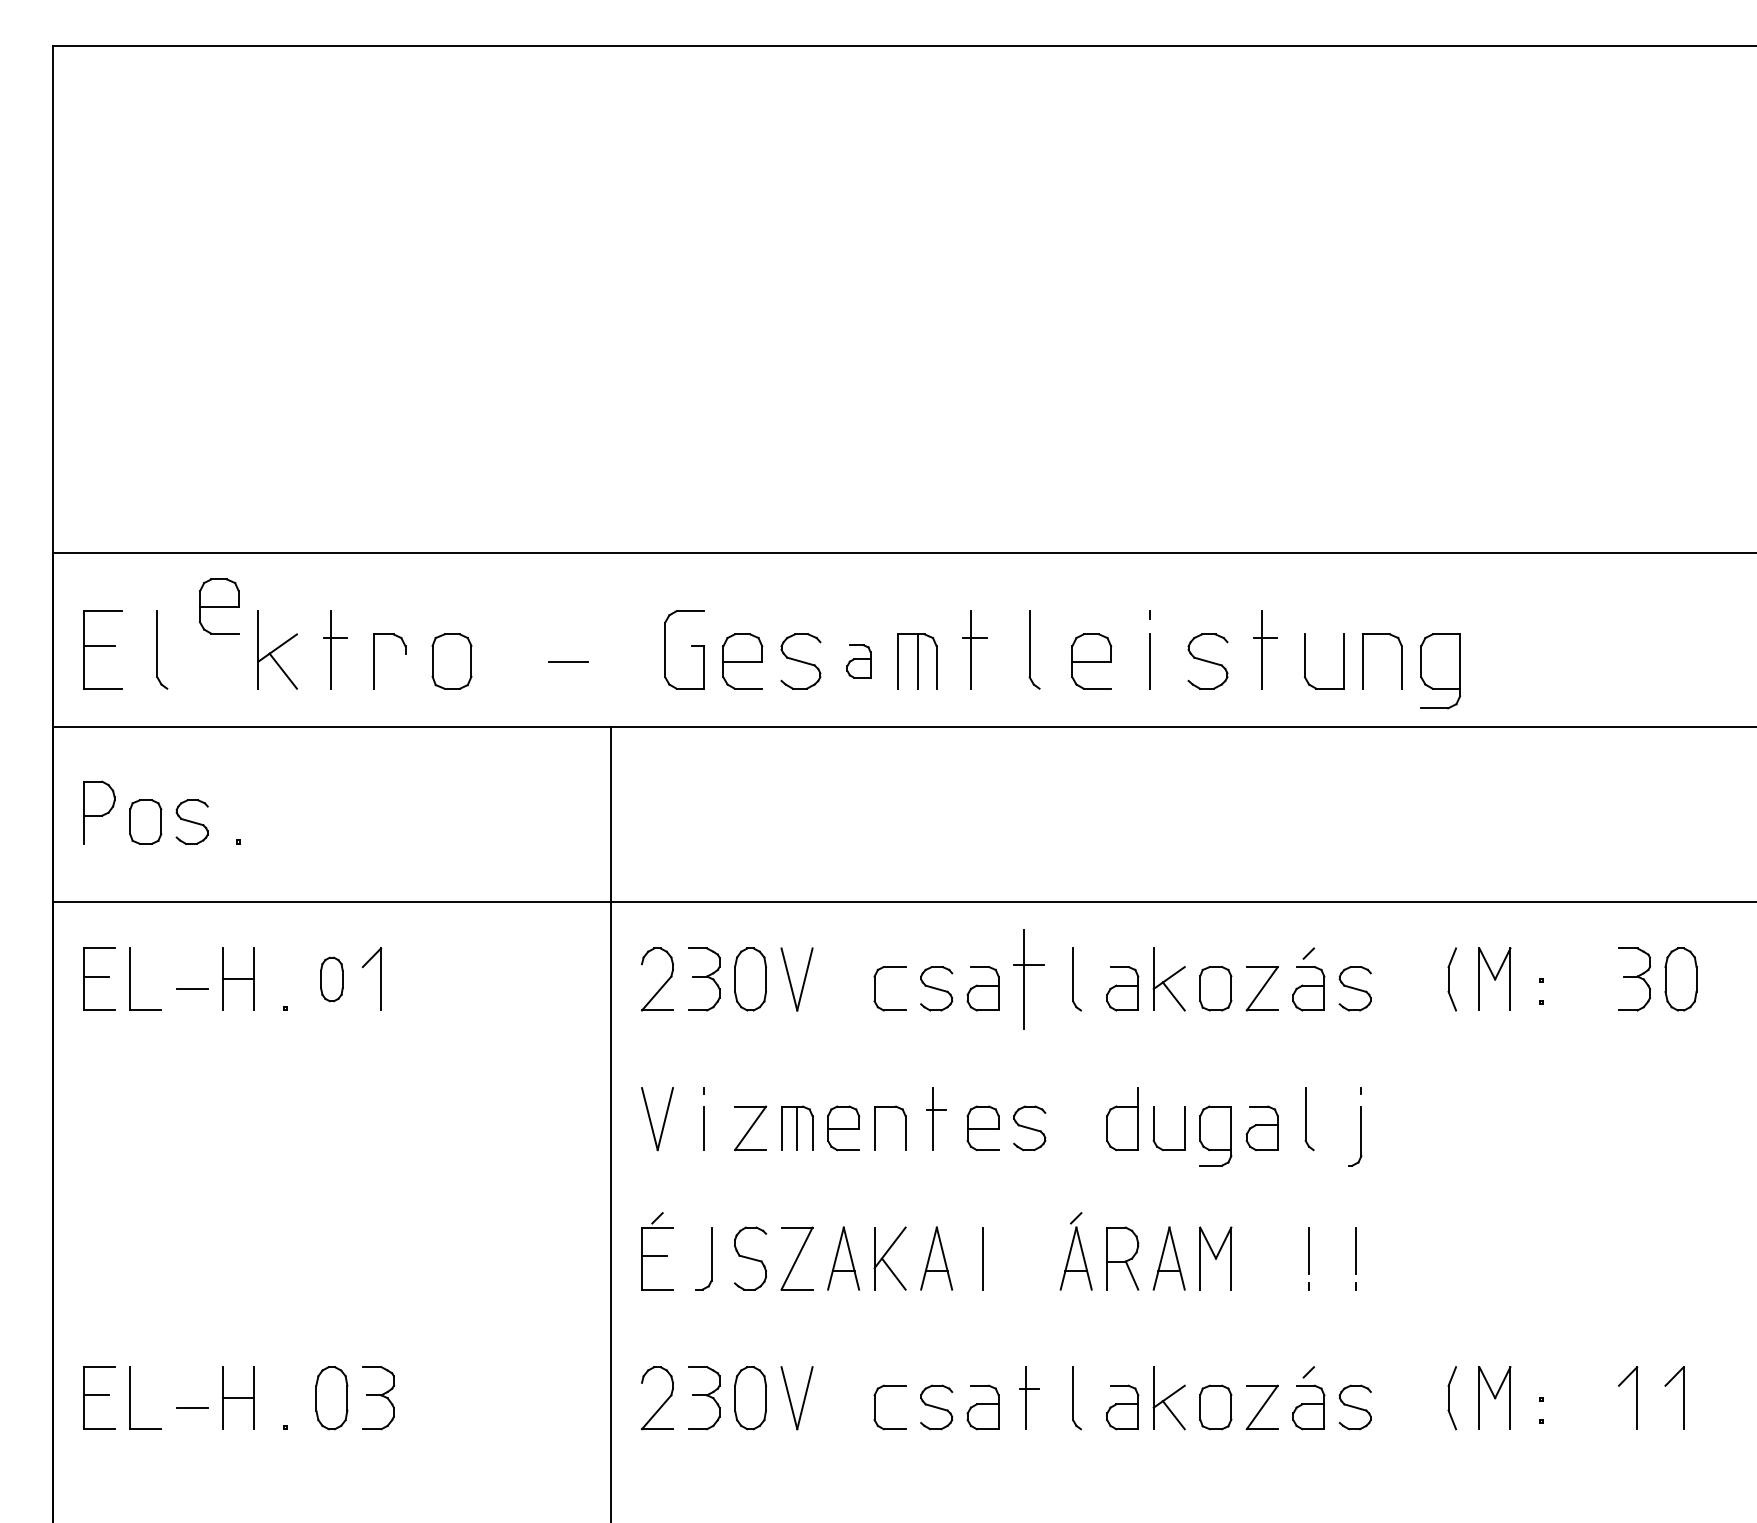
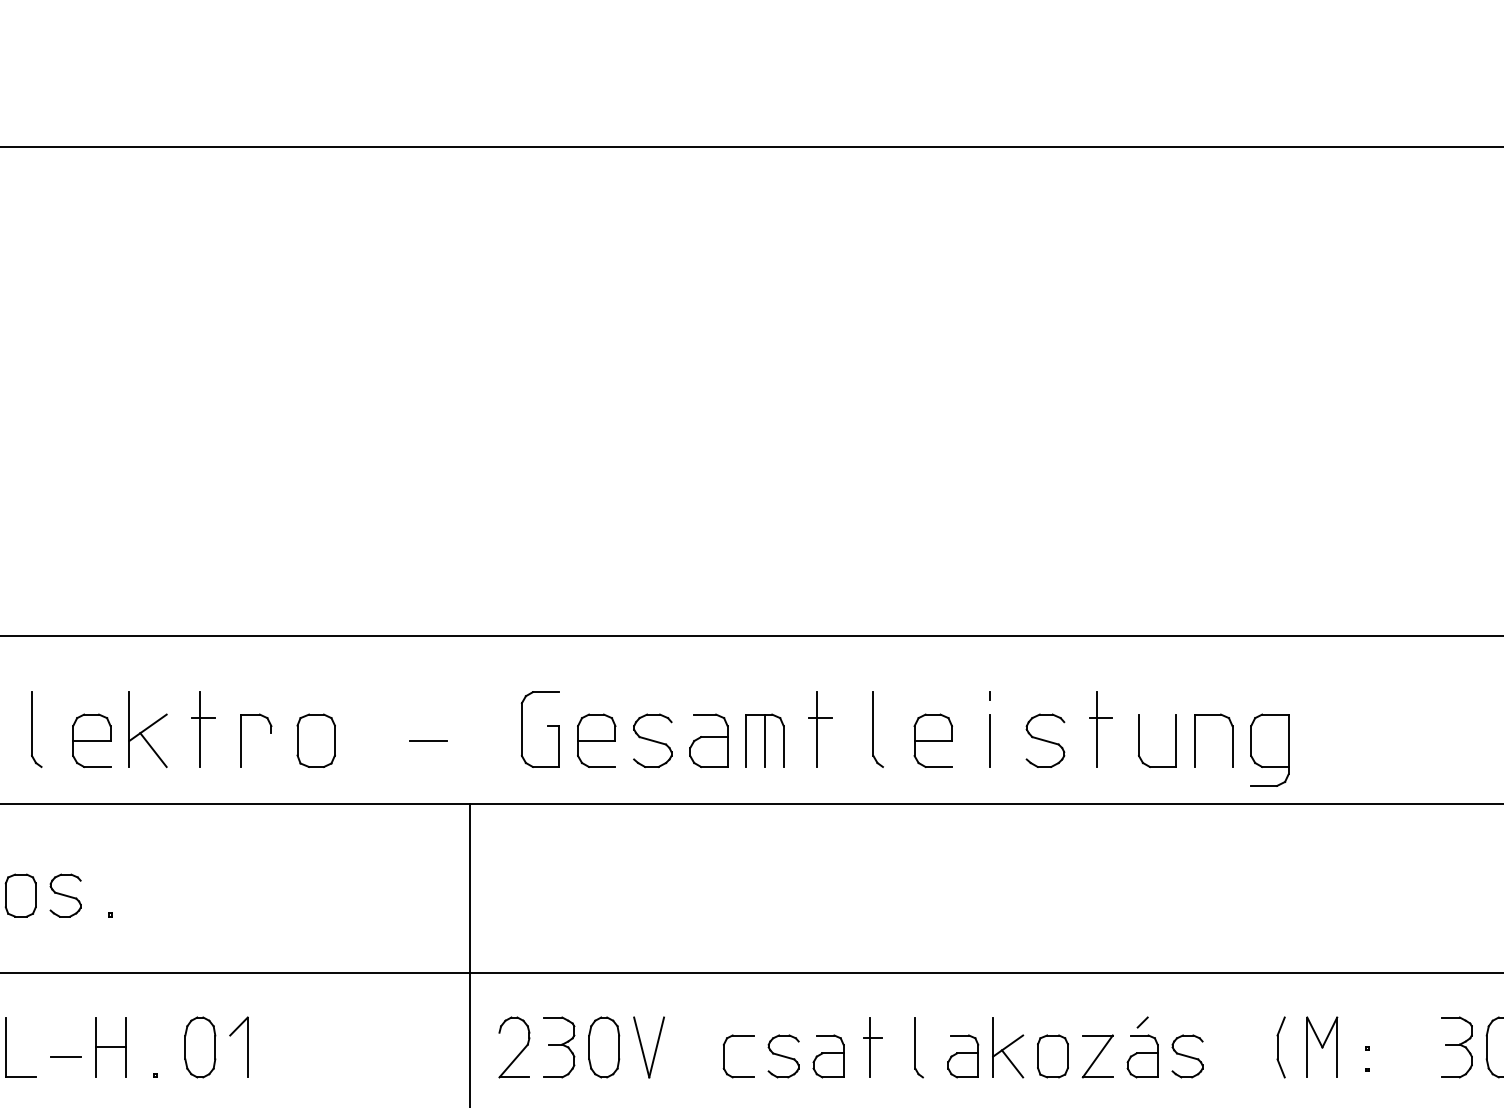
part: (219, 606) -> (91, 740), moved
part: (858, 661) -> (708, 740), size x1.67
part: (1029, 978) -> (873, 1046), size x0.62
part: (331, 979) -> (199, 1047), size x1.43

